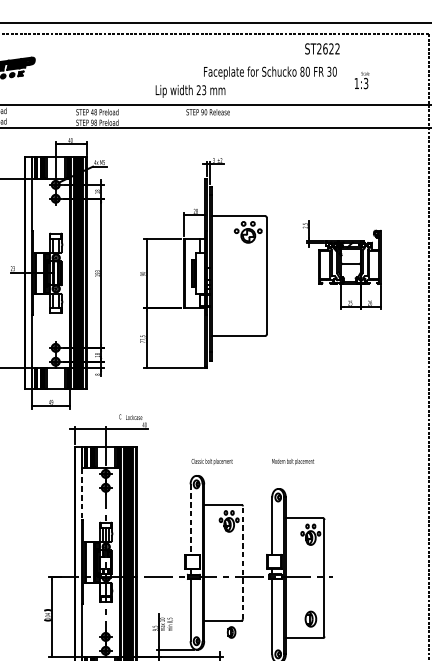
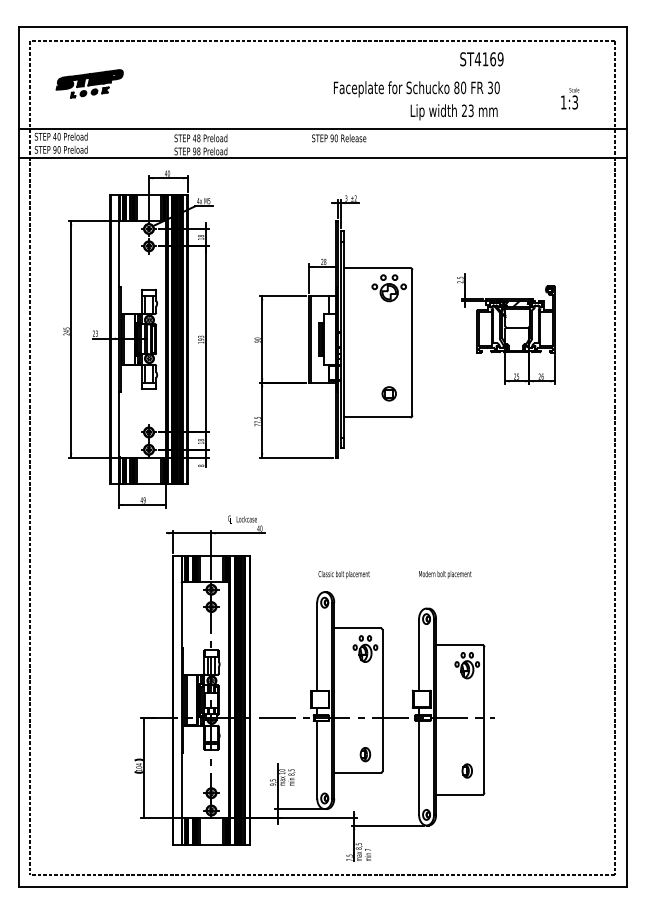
text: (327, 49) -> (488, 59), ST2622 -> ST4169
text: (362, 80) -> (570, 98), moved
text: (190, 91) -> (453, 112), moved
part: (247, 316) -> (388, 393), added
line: (81, 494) -> (181, 615), dashed -> solid
line: (190, 520) -> (317, 647), dashed -> solid
line: (242, 562) -> (382, 700), dashed -> solid
part: (310, 618) -> (466, 770), size x0.71
part: (231, 632) -> (365, 754), moved

